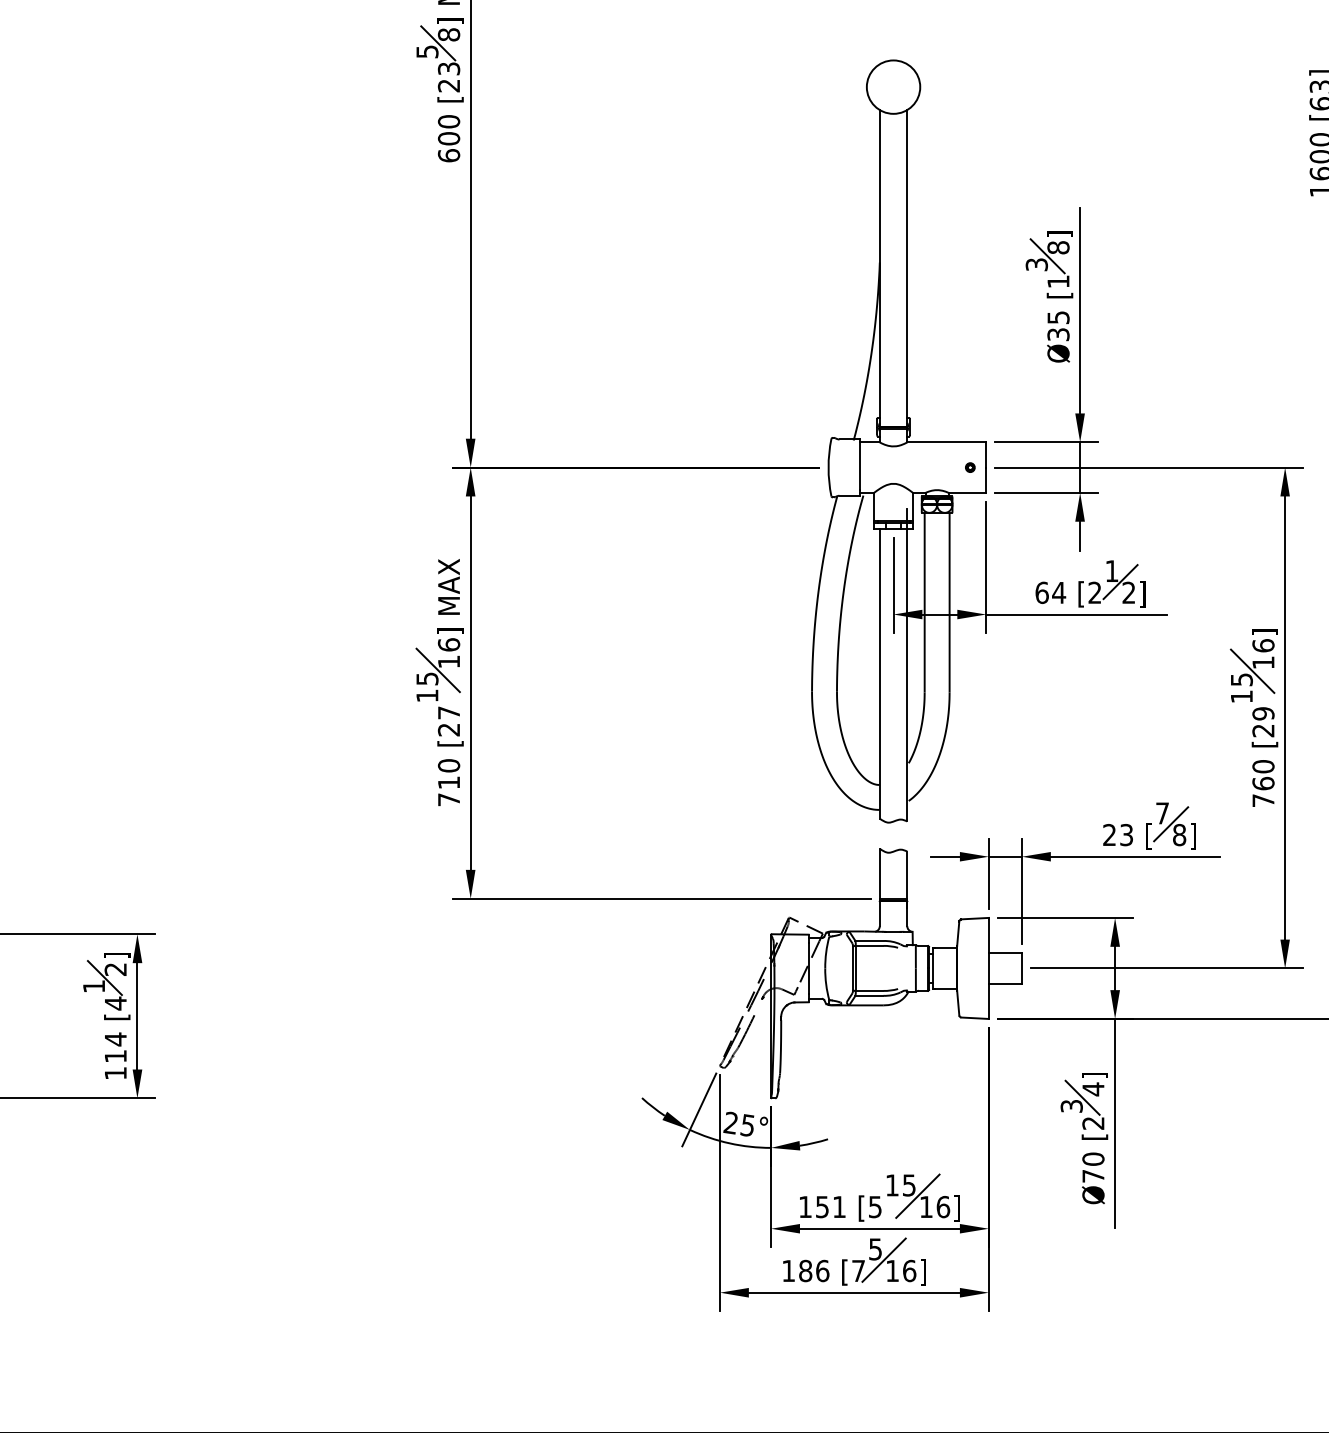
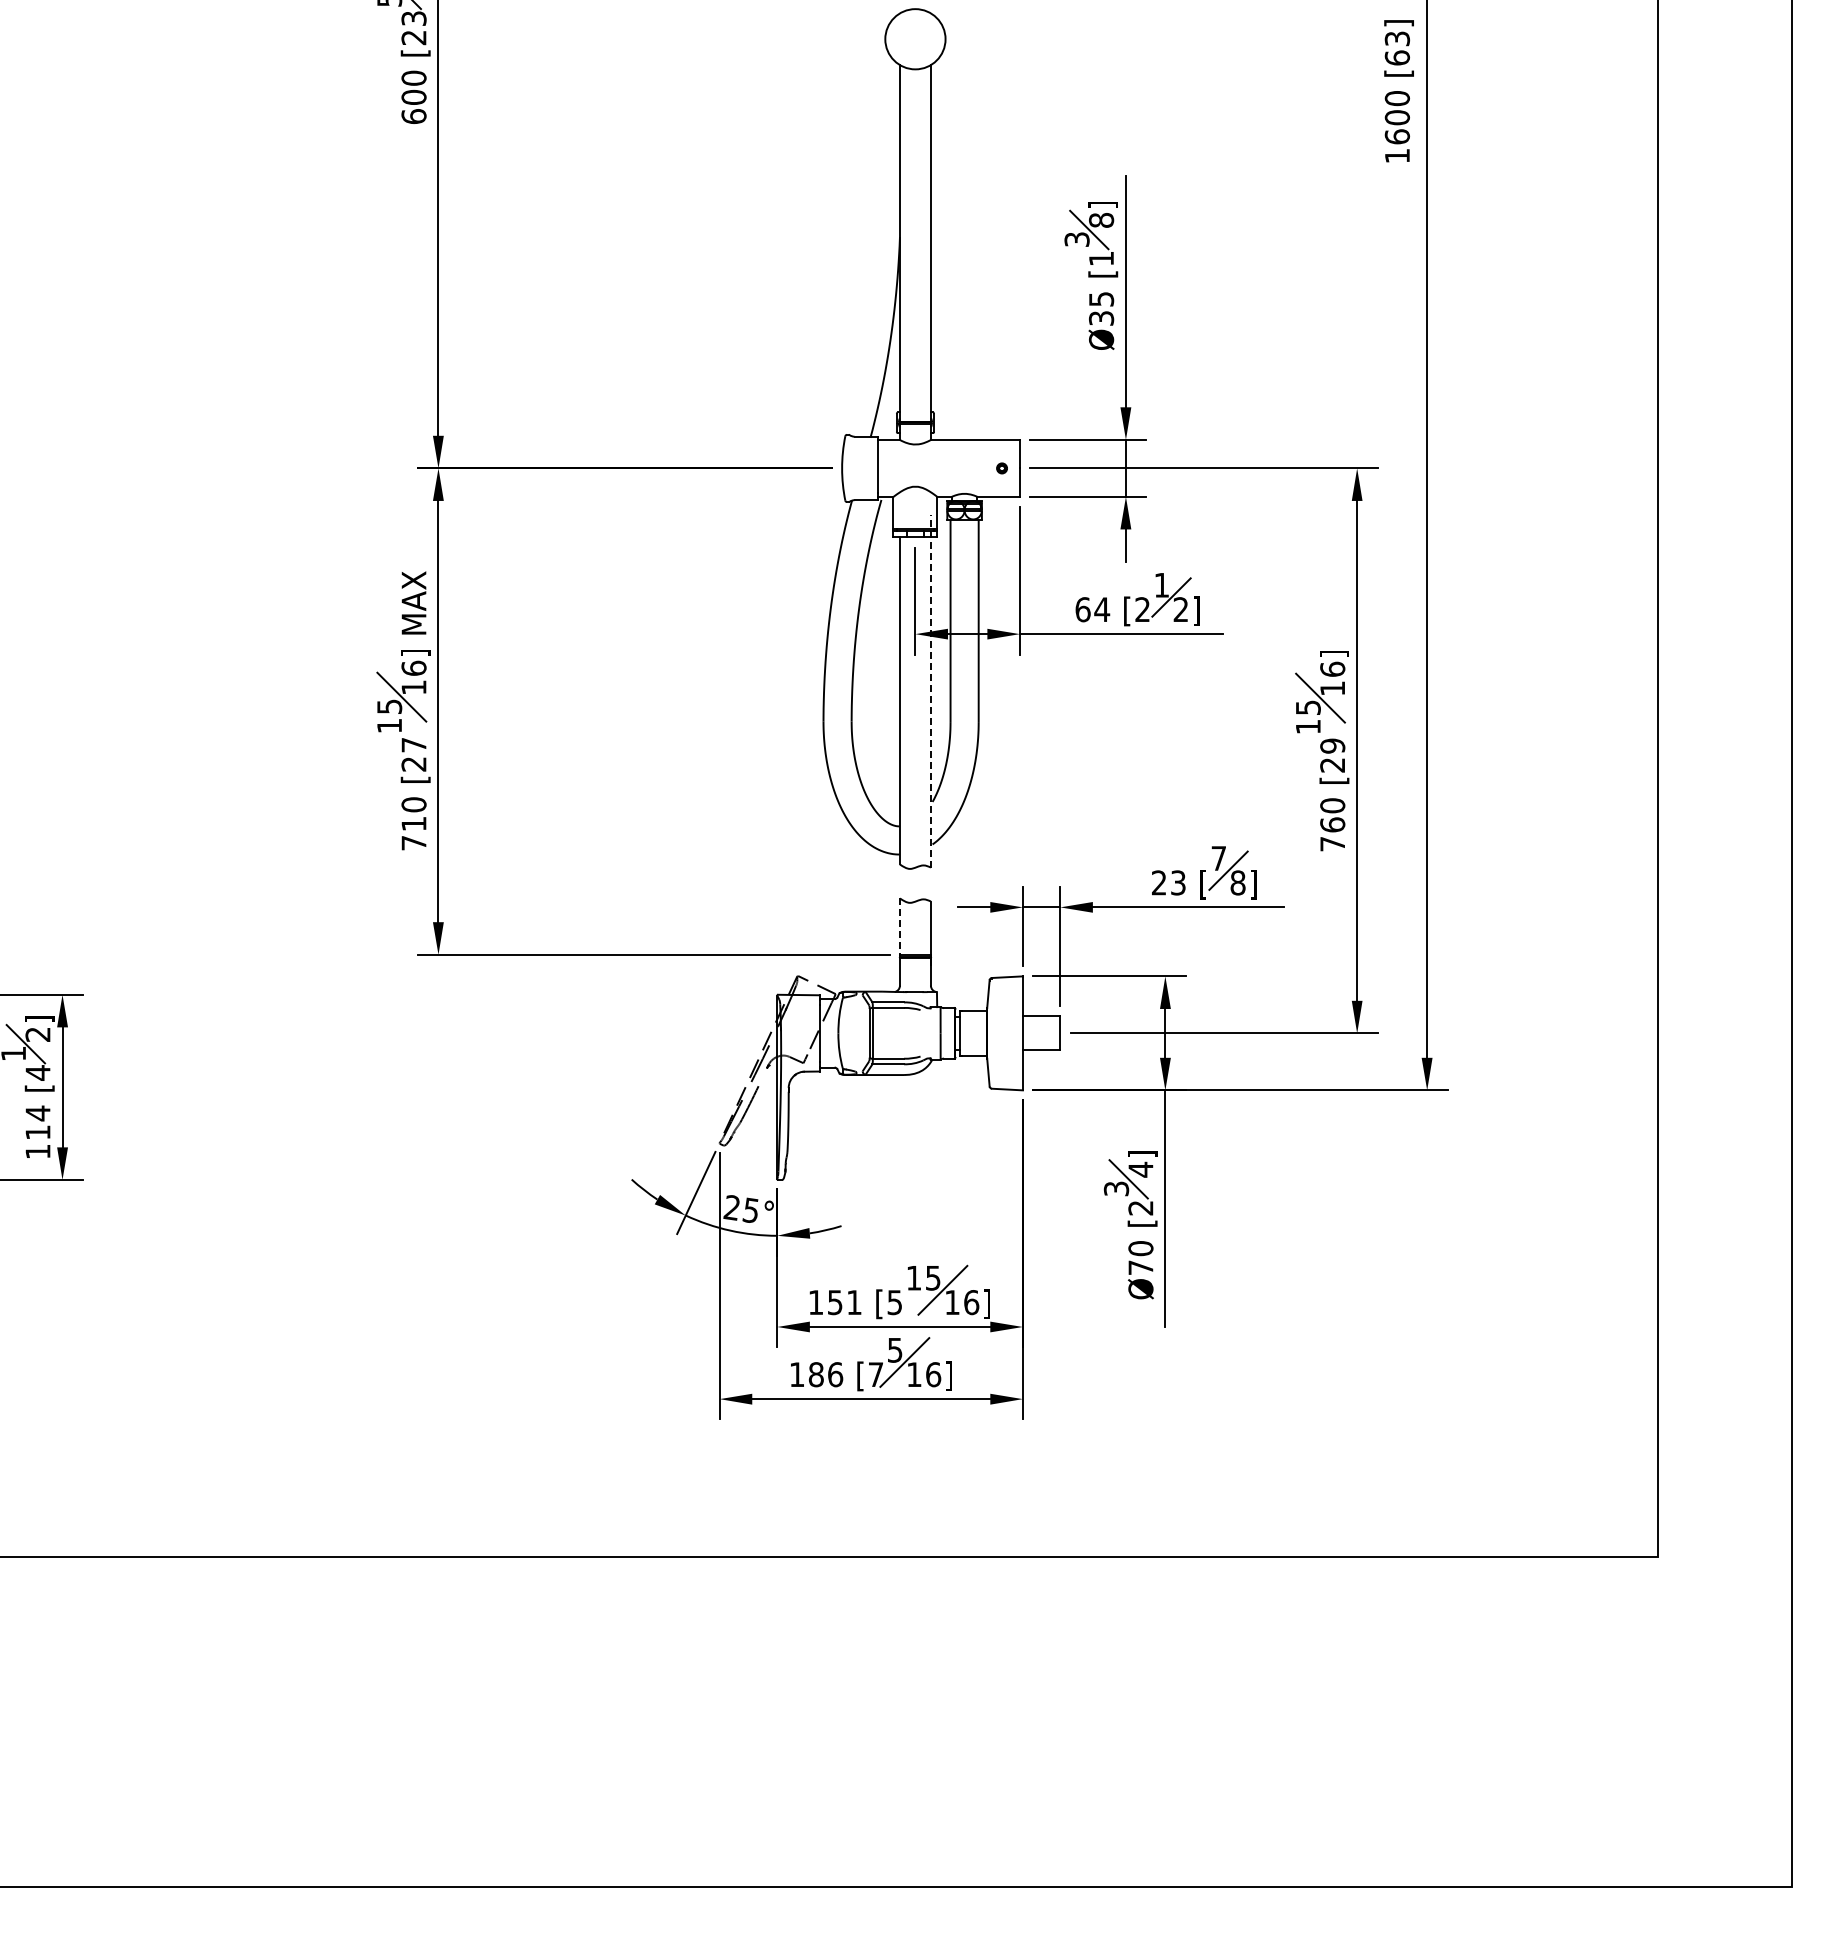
line: (906, 664) -> (930, 690), solid -> dashed
line: (879, 874) -> (899, 927), solid -> dashed

